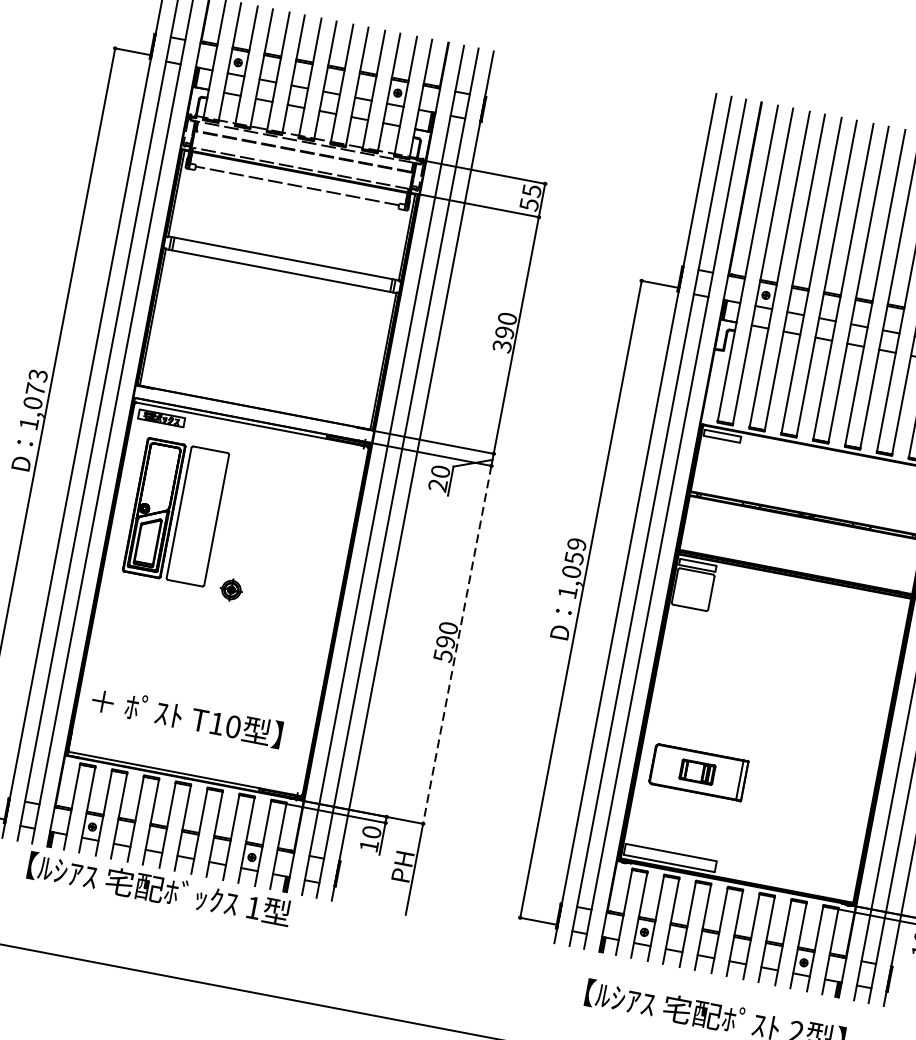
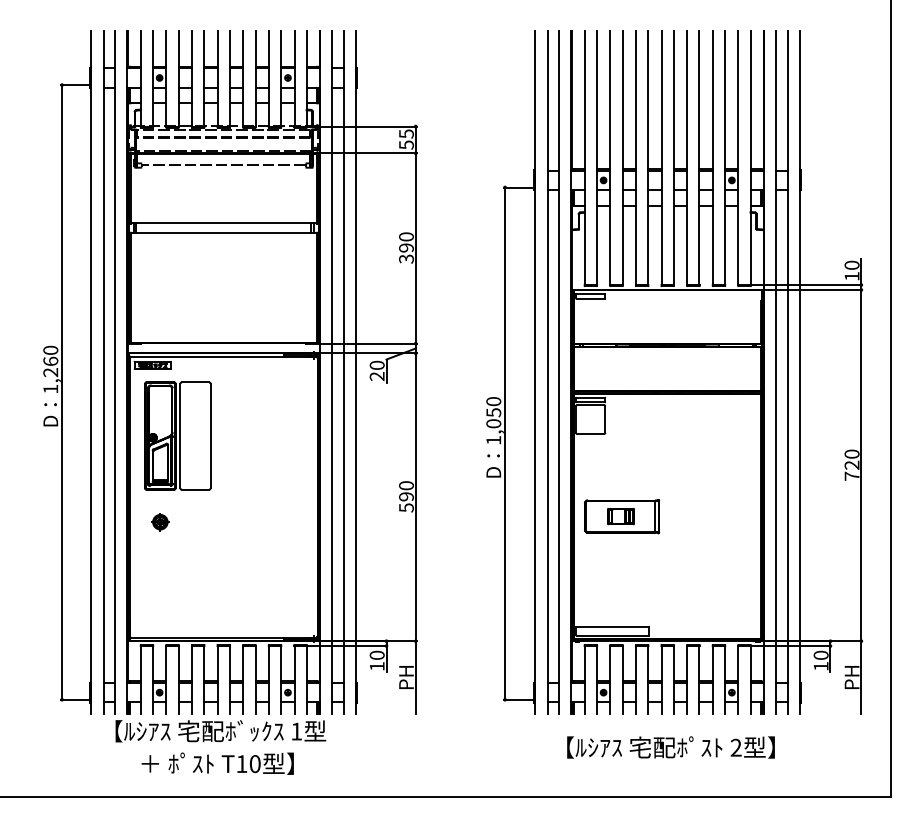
text: (35, 389) -> (50, 361), 1,073 -> 1,260
text: (576, 544) -> (493, 401), 1,059 -> 1,050
part: (231, 590) -> (160, 522), moved
line: (456, 645) -> (415, 497), dashed -> solid
text: (186, 717) -> (217, 763), moved
part: (699, 772) -> (622, 516), moved

